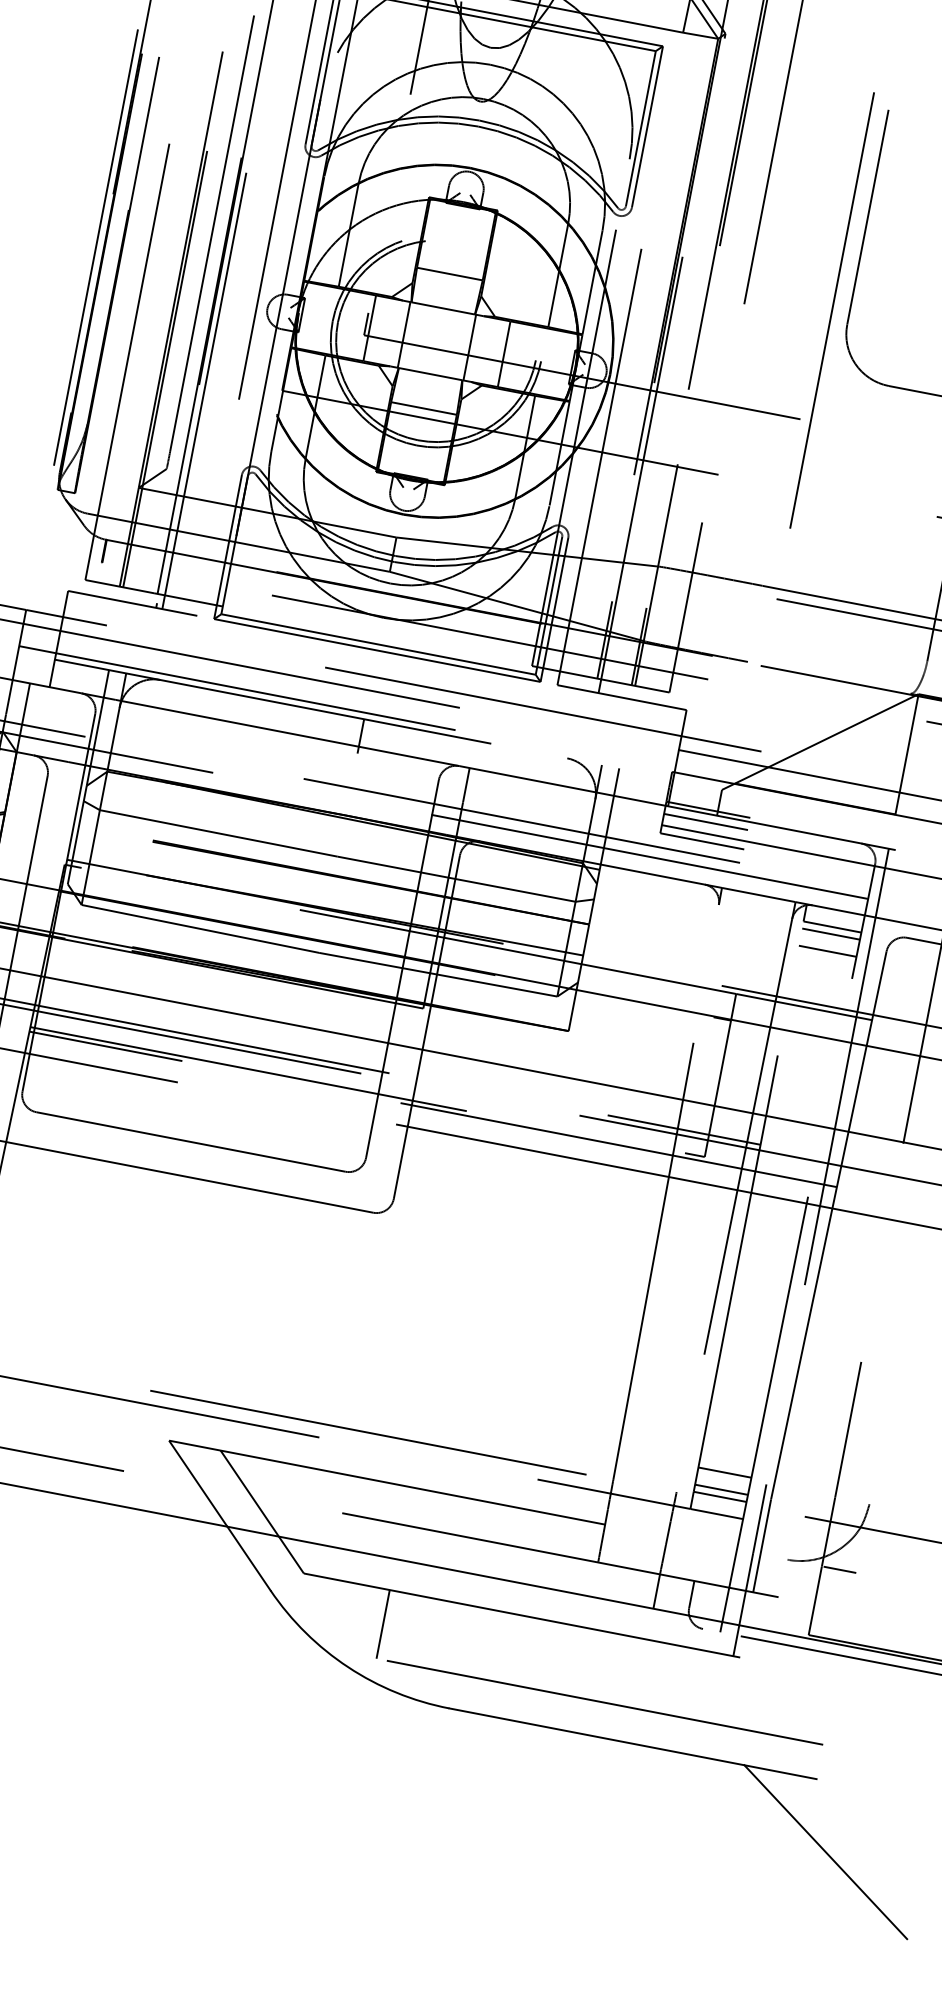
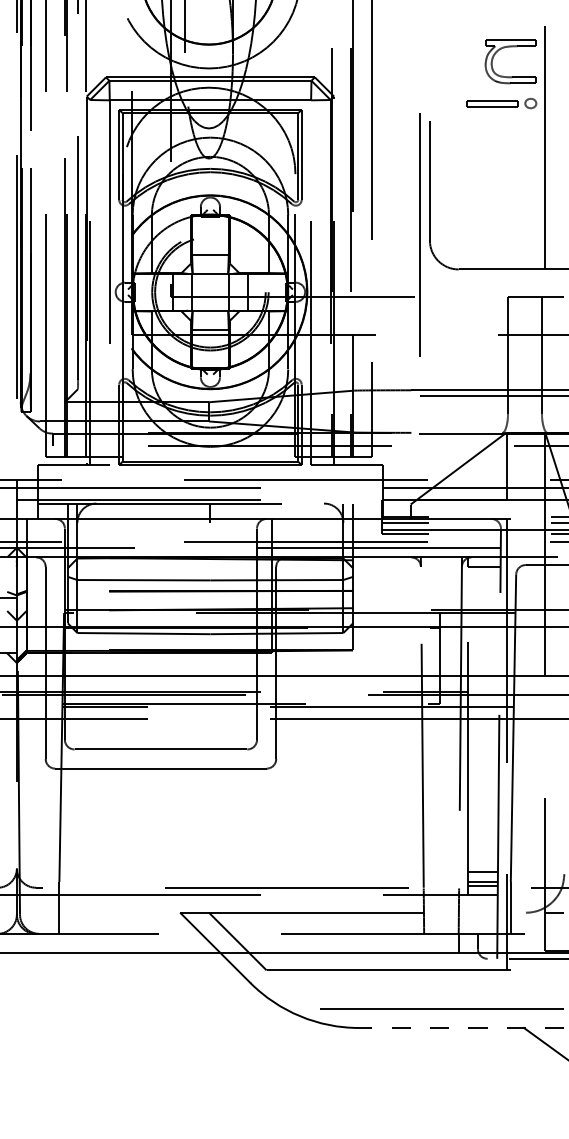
line: (831, 933) -> (484, 570), removed
line: (827, 951) -> (484, 580), removed
line: (382, 1624) -> (314, 989), removed
line: (632, 1742) -> (461, 1027), solid -> dashed

